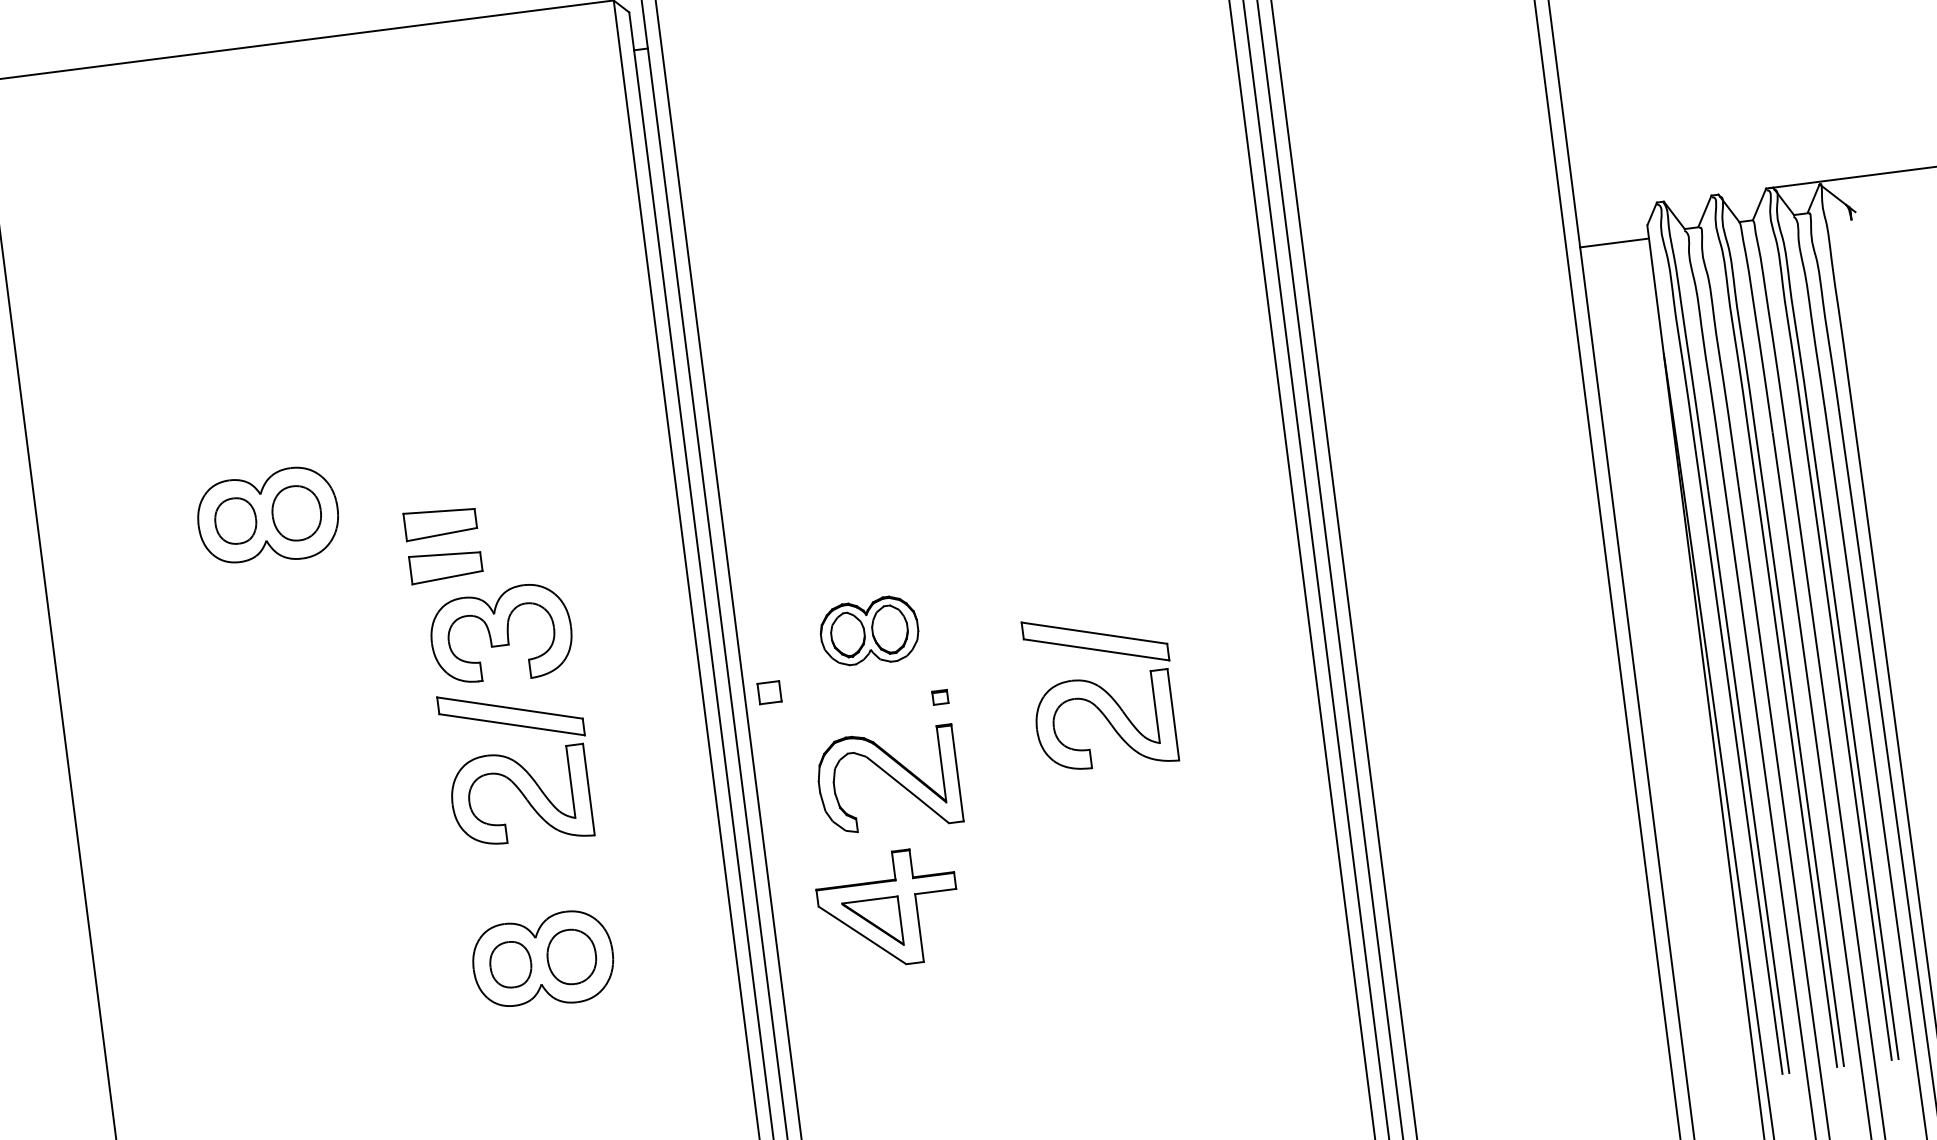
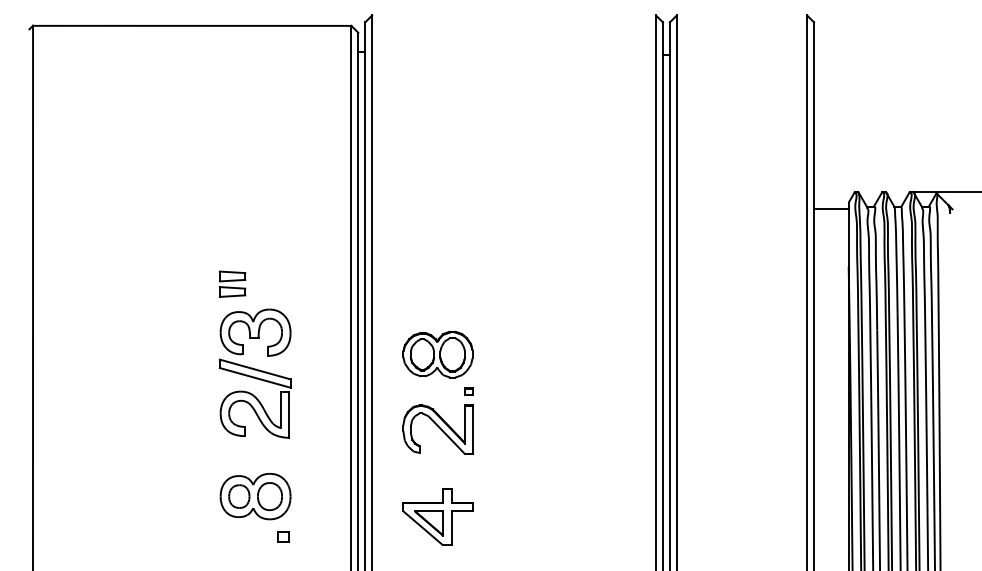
part: (267, 516) -> (147, 259), removed
part: (442, 542) -> (232, 283), size x0.71
part: (868, 631) -> (437, 354), size x1.43
part: (769, 691) -> (283, 536), moved
part: (1100, 691) -> (548, 398), removed
part: (887, 908) -> (437, 516), moved

